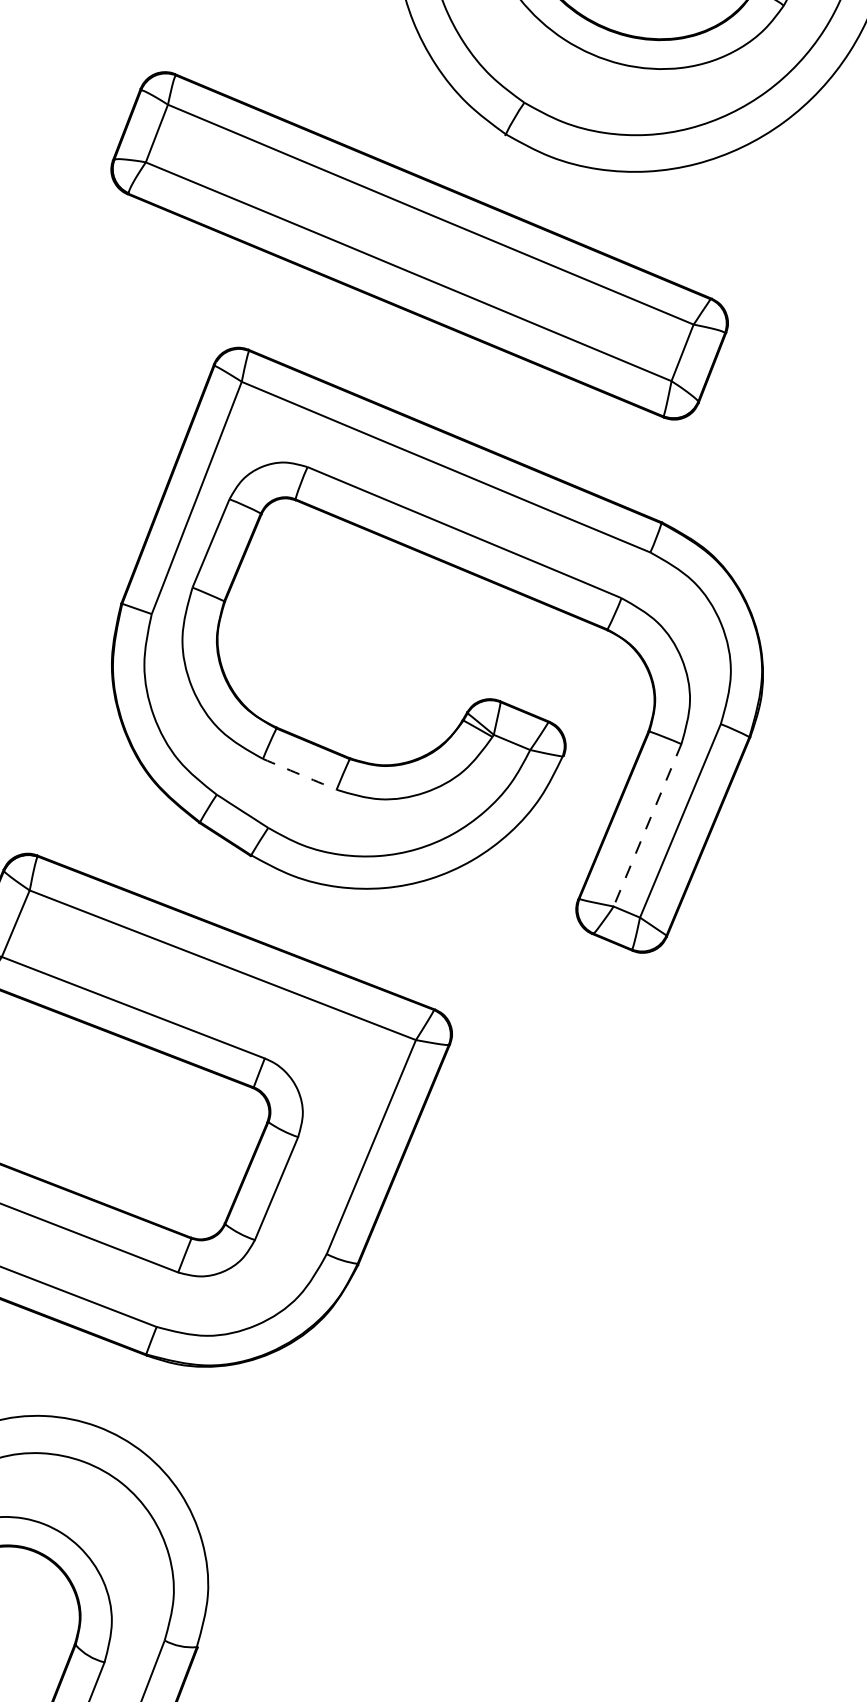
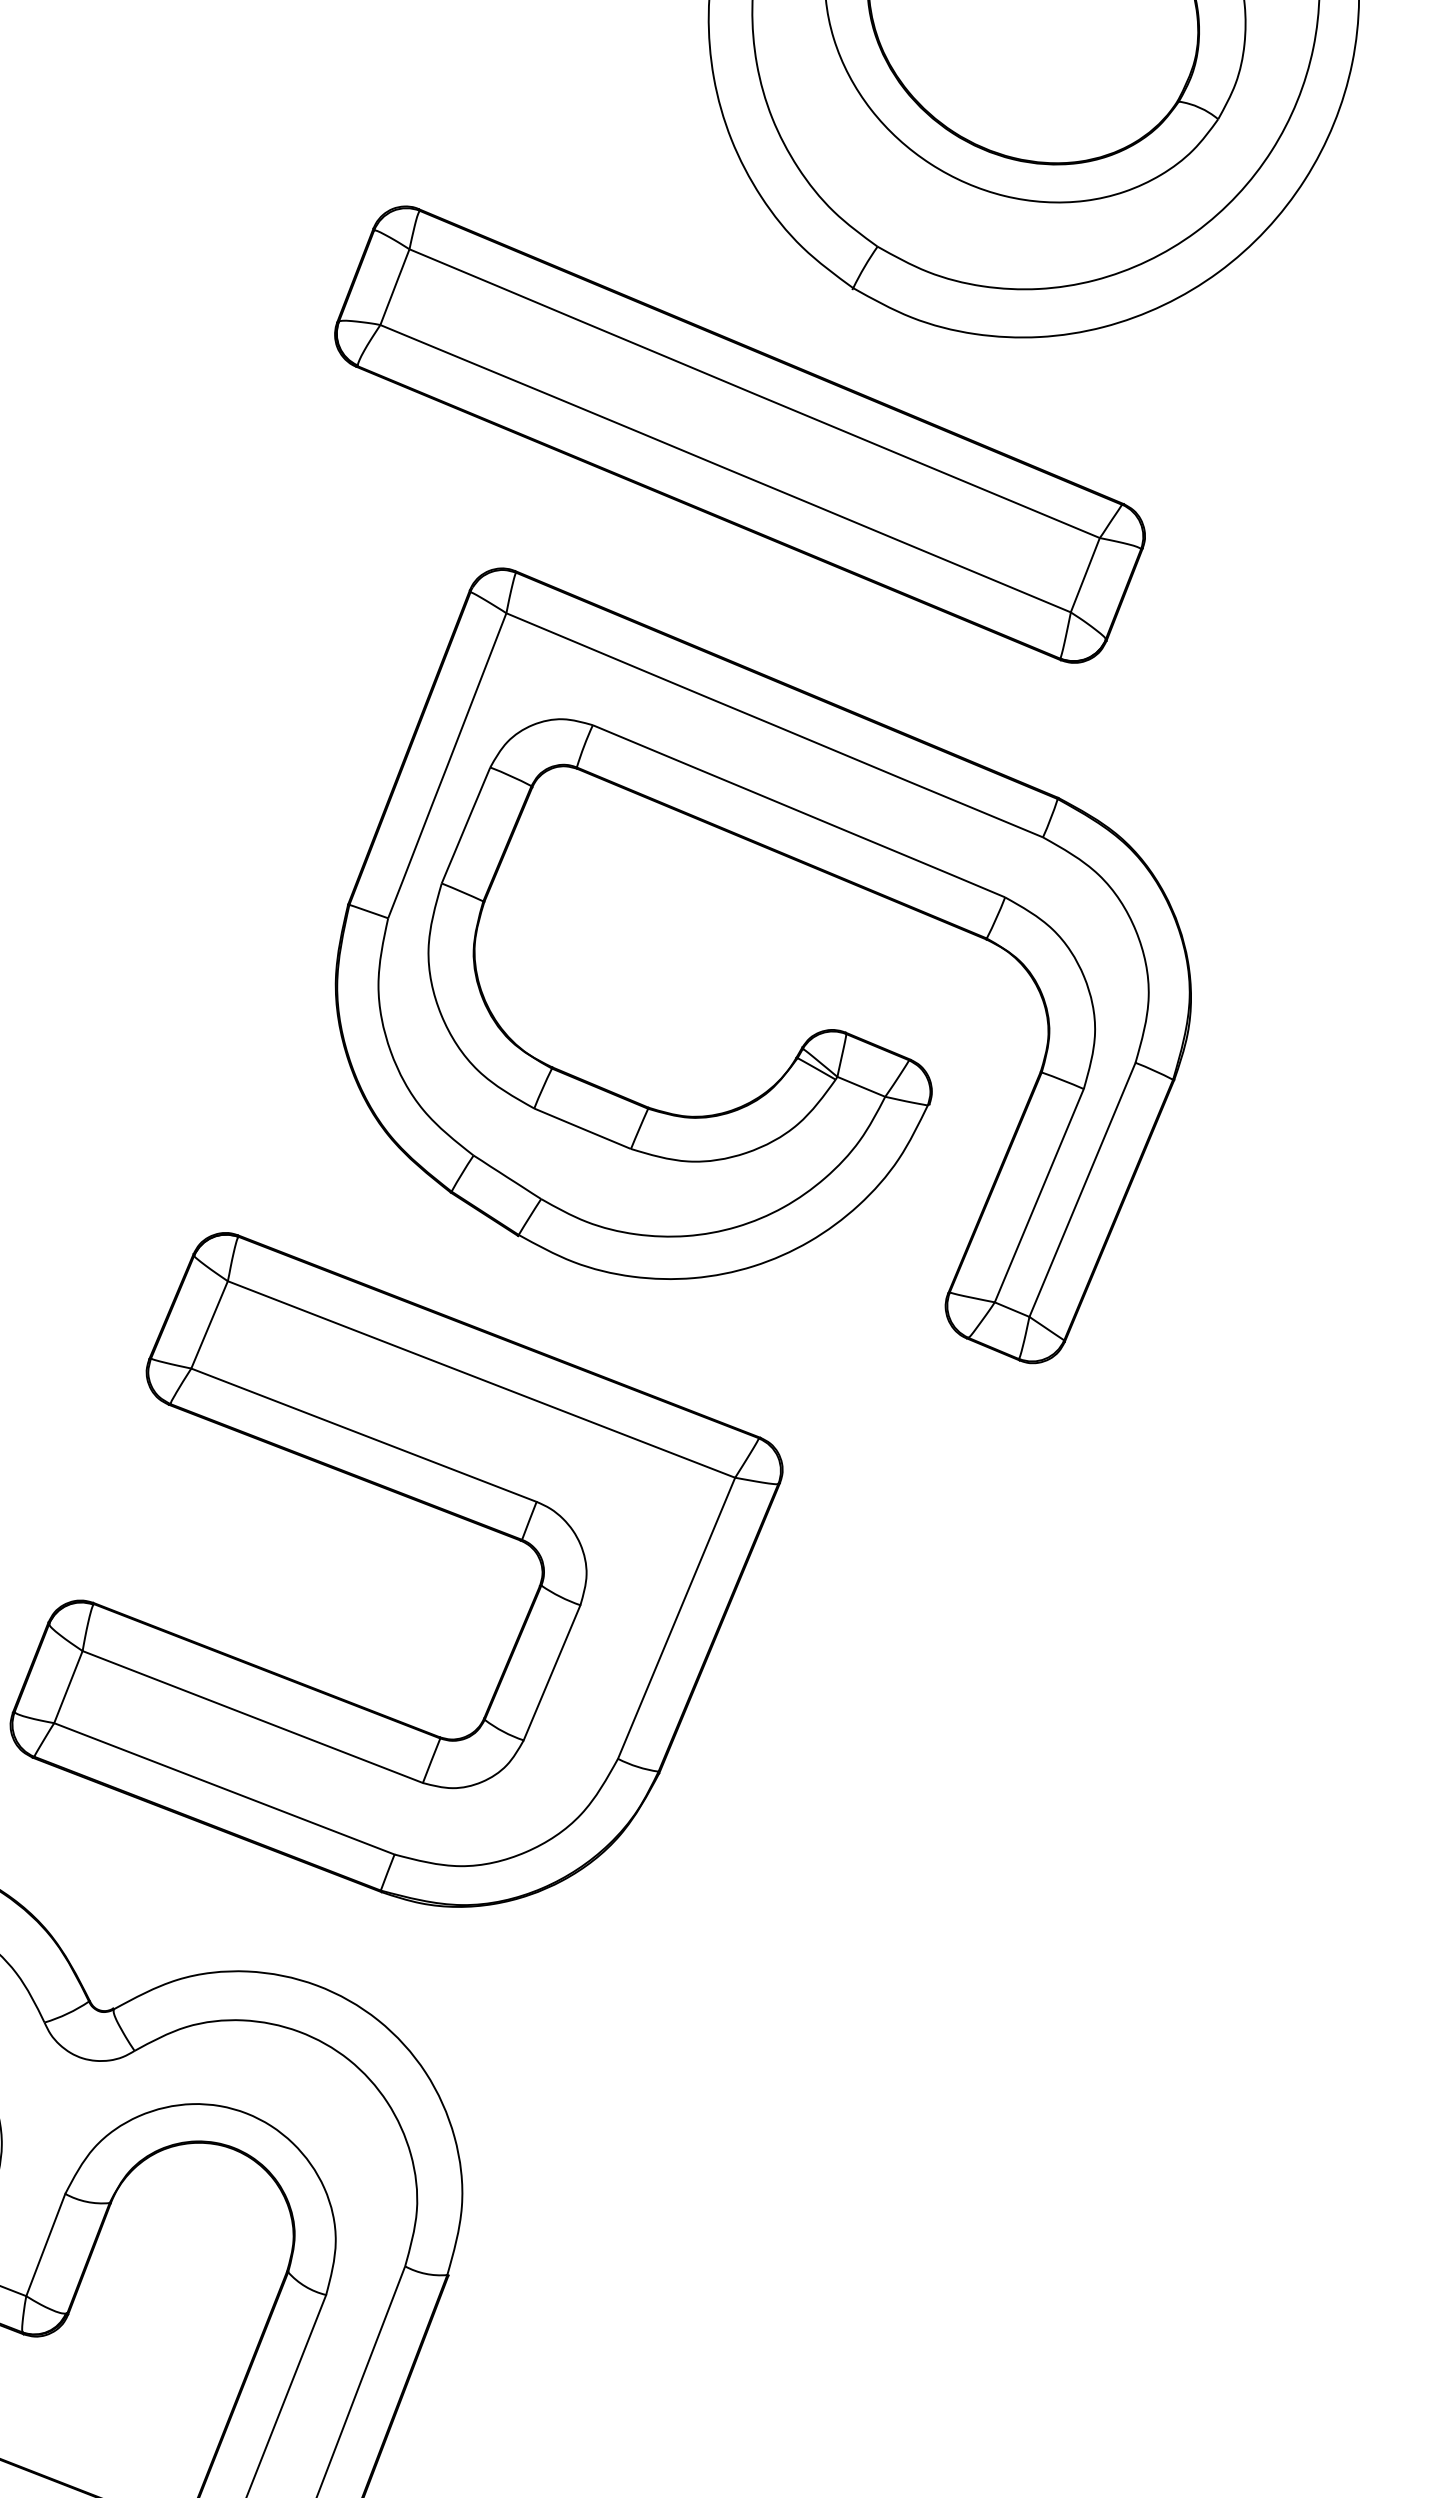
arc: (299, 774) -> (582, 1128), dashed -> solid
line: (647, 825) -> (1039, 1195), dashed -> solid

